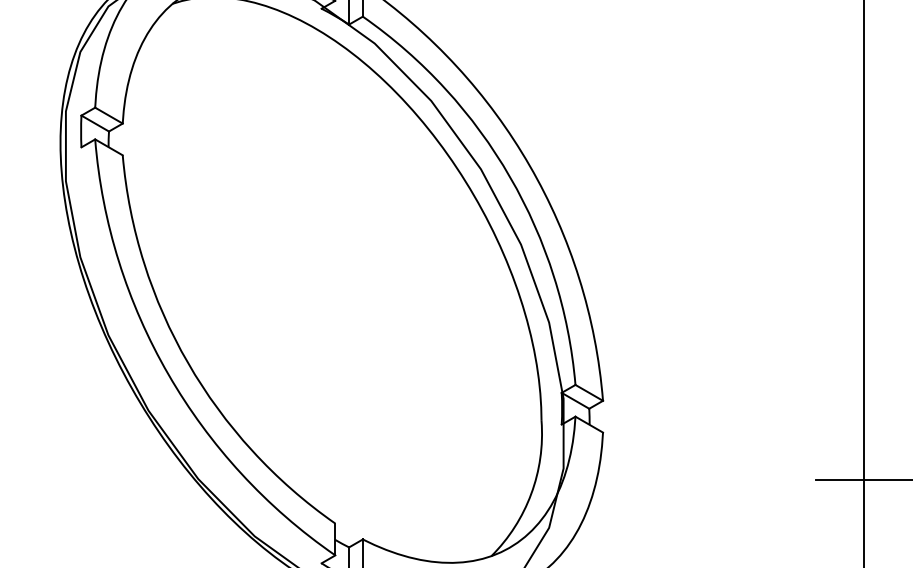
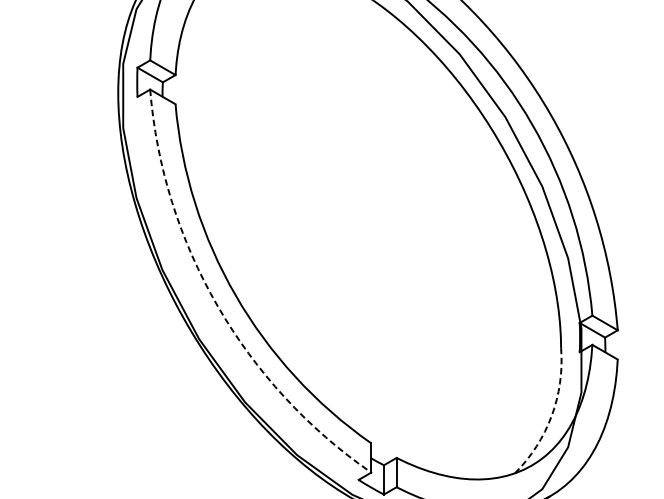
arc: (168, 374) -> (217, 306), solid -> dashed
arc: (531, 494) -> (551, 416), solid -> dashed

